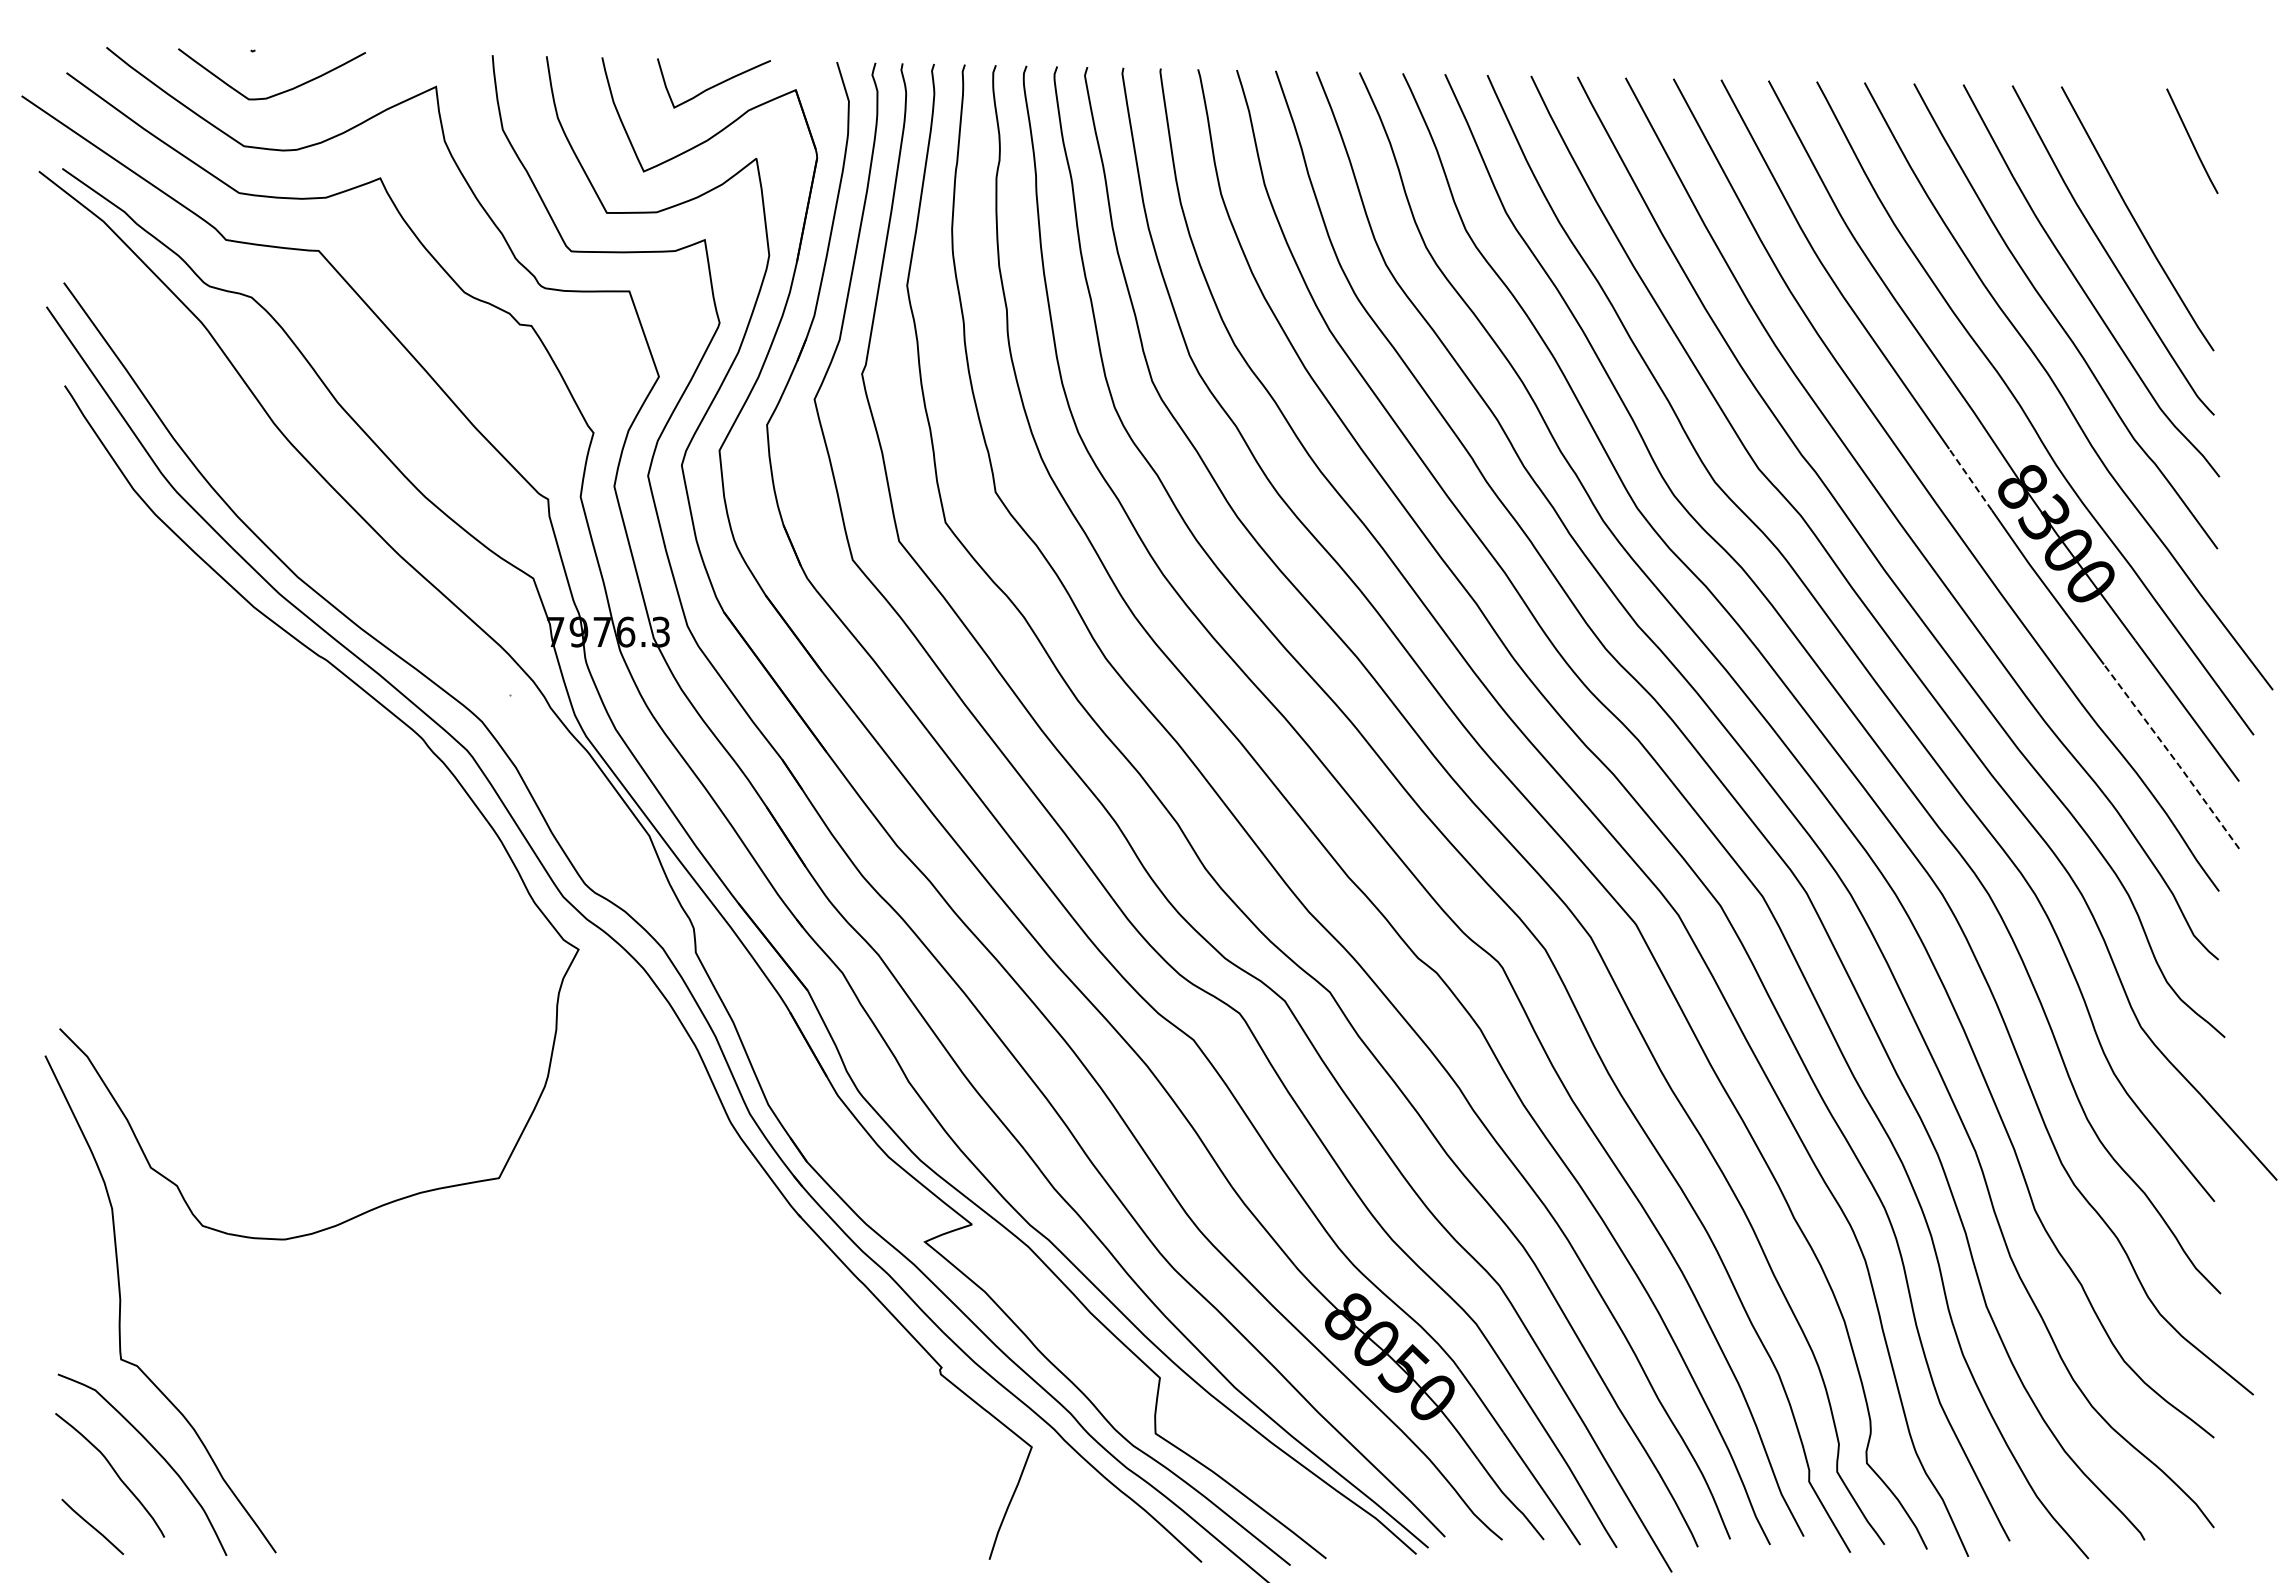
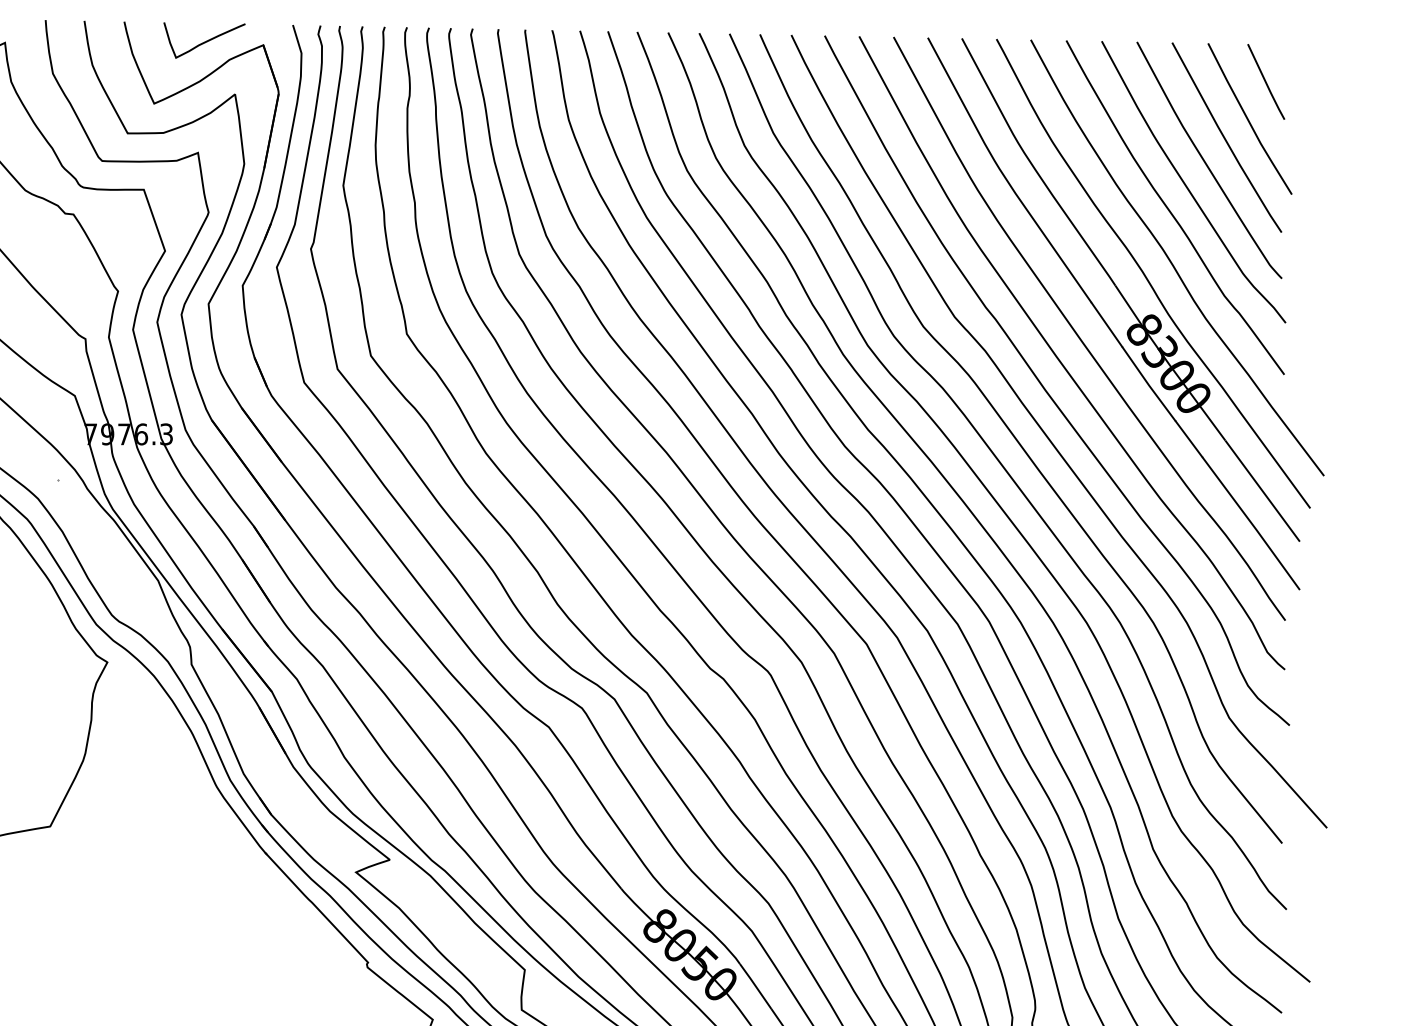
curve: (2167, 192) -> (1248, 118), added
line: (1970, 479) -> (1106, 324), dashed -> solid
line: (2172, 756) -> (1251, 523), dashed -> solid

